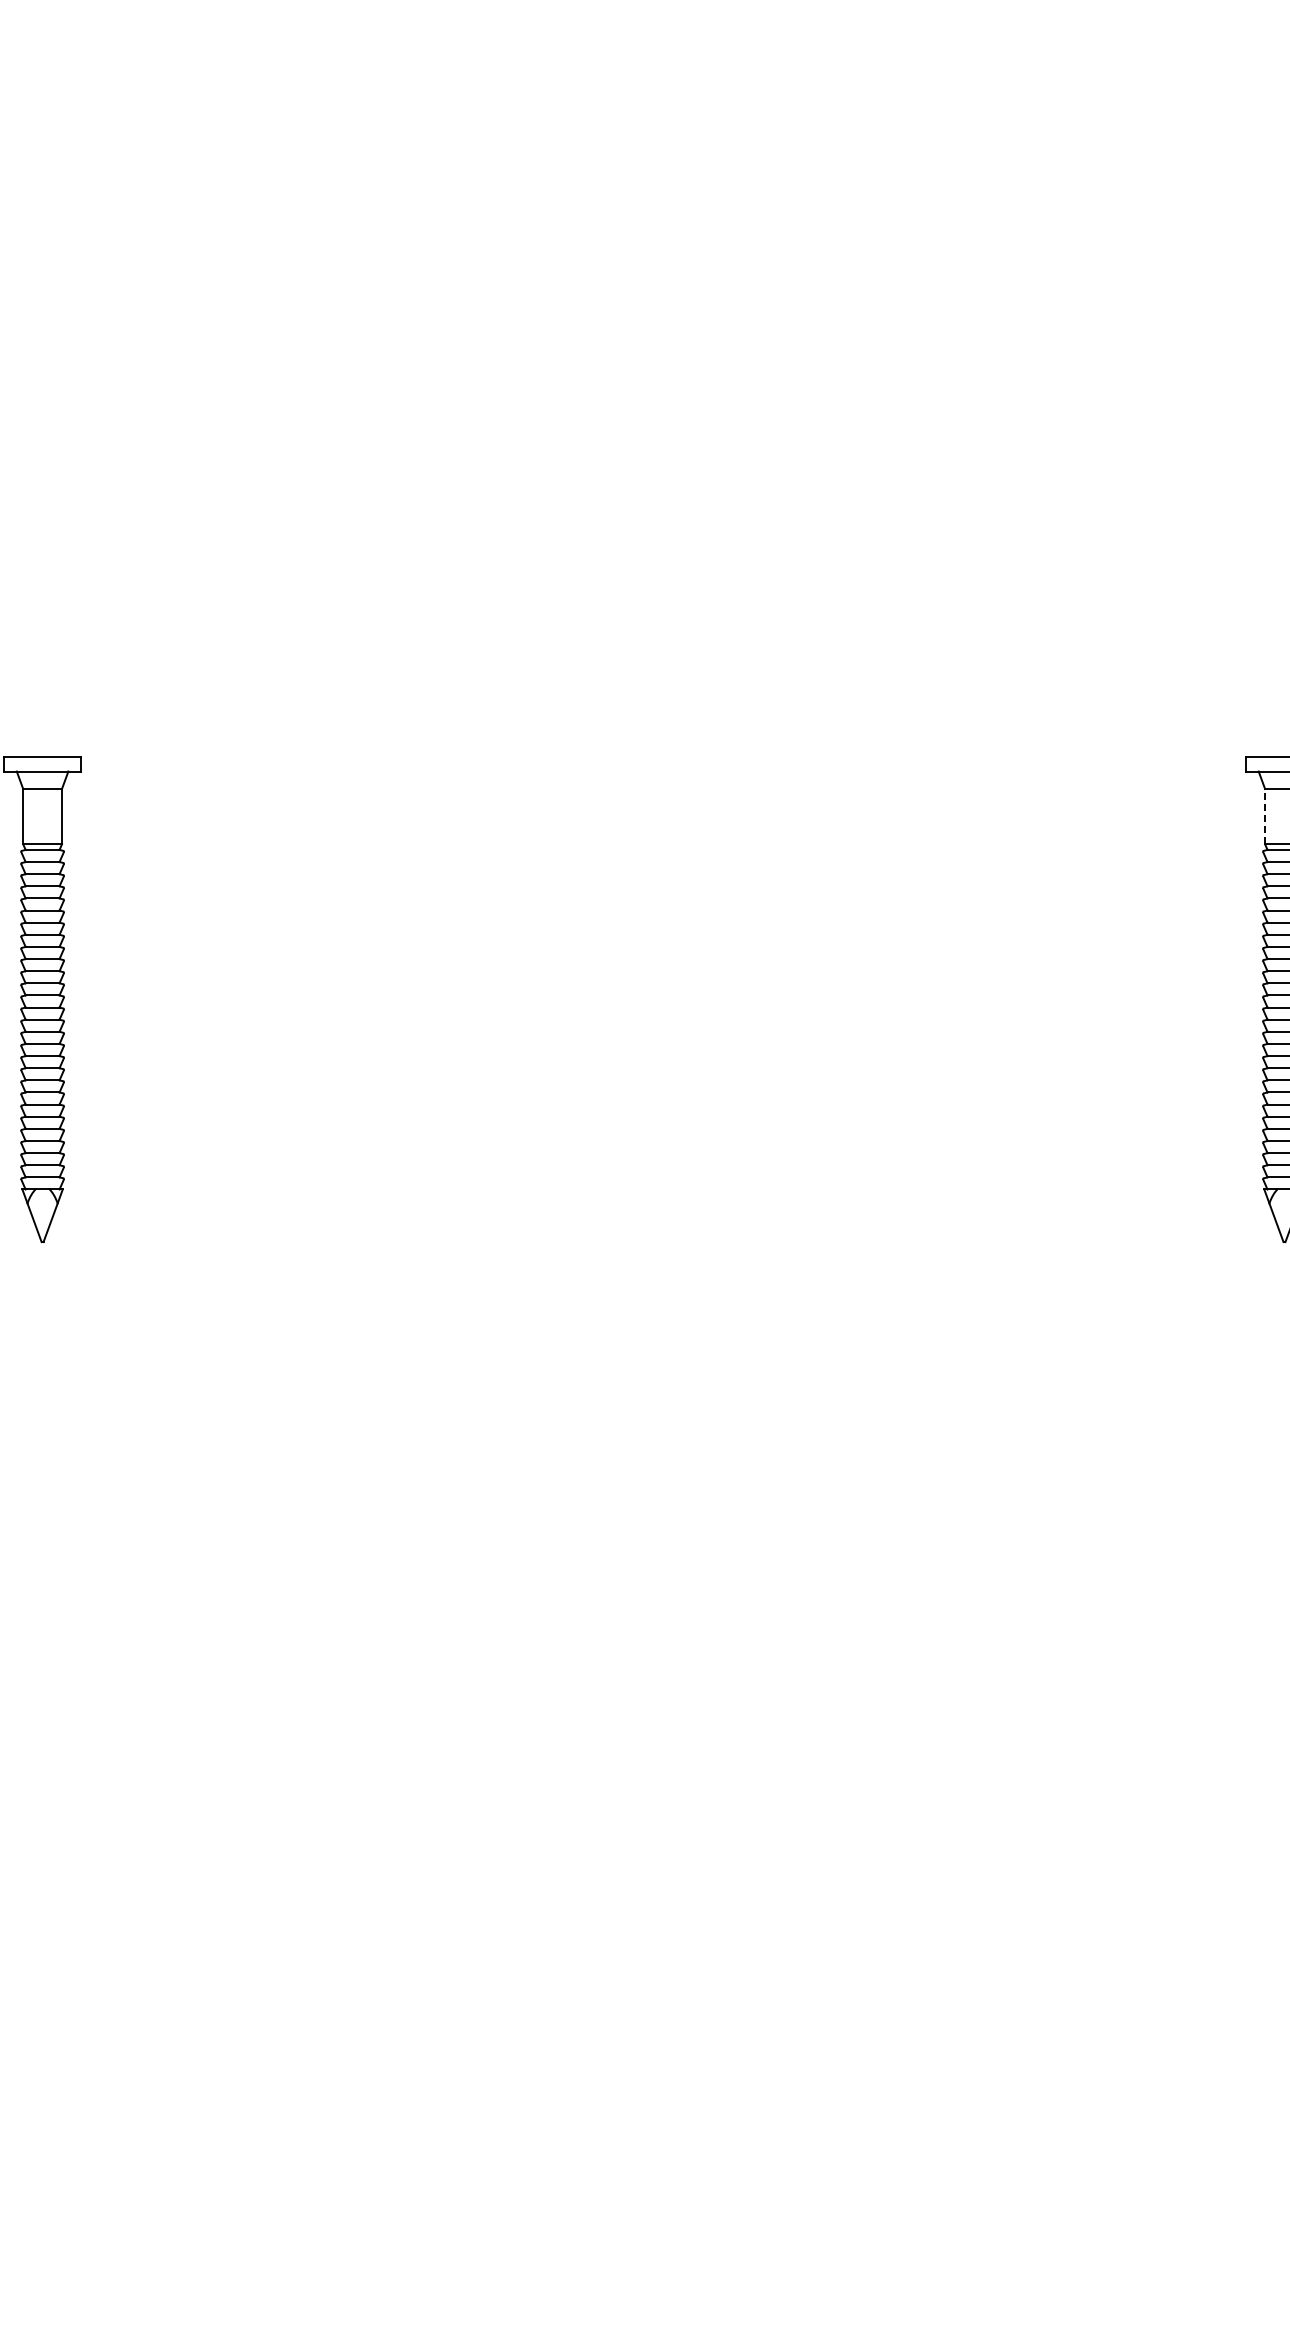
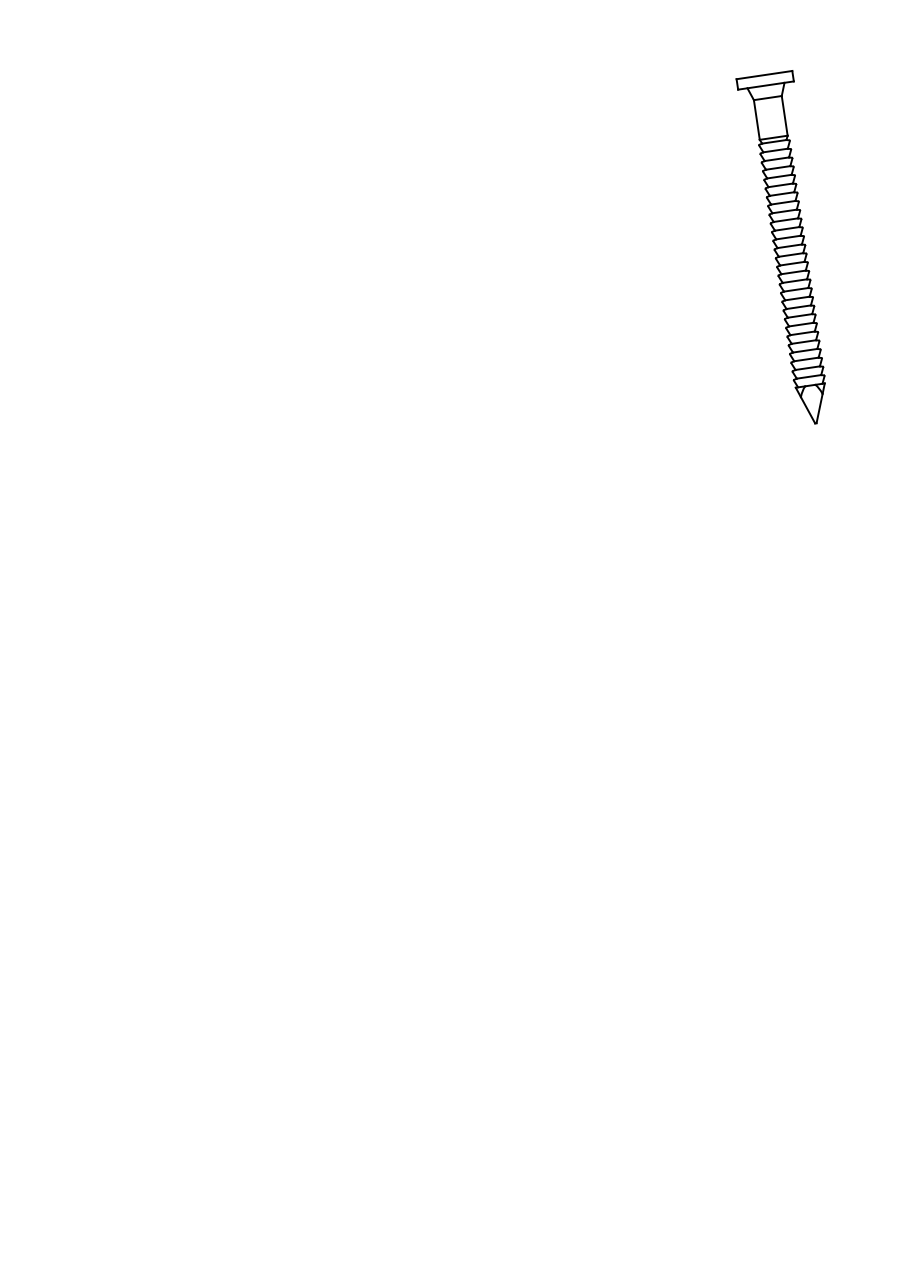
line: (1265, 816) -> (757, 119), dashed -> solid

